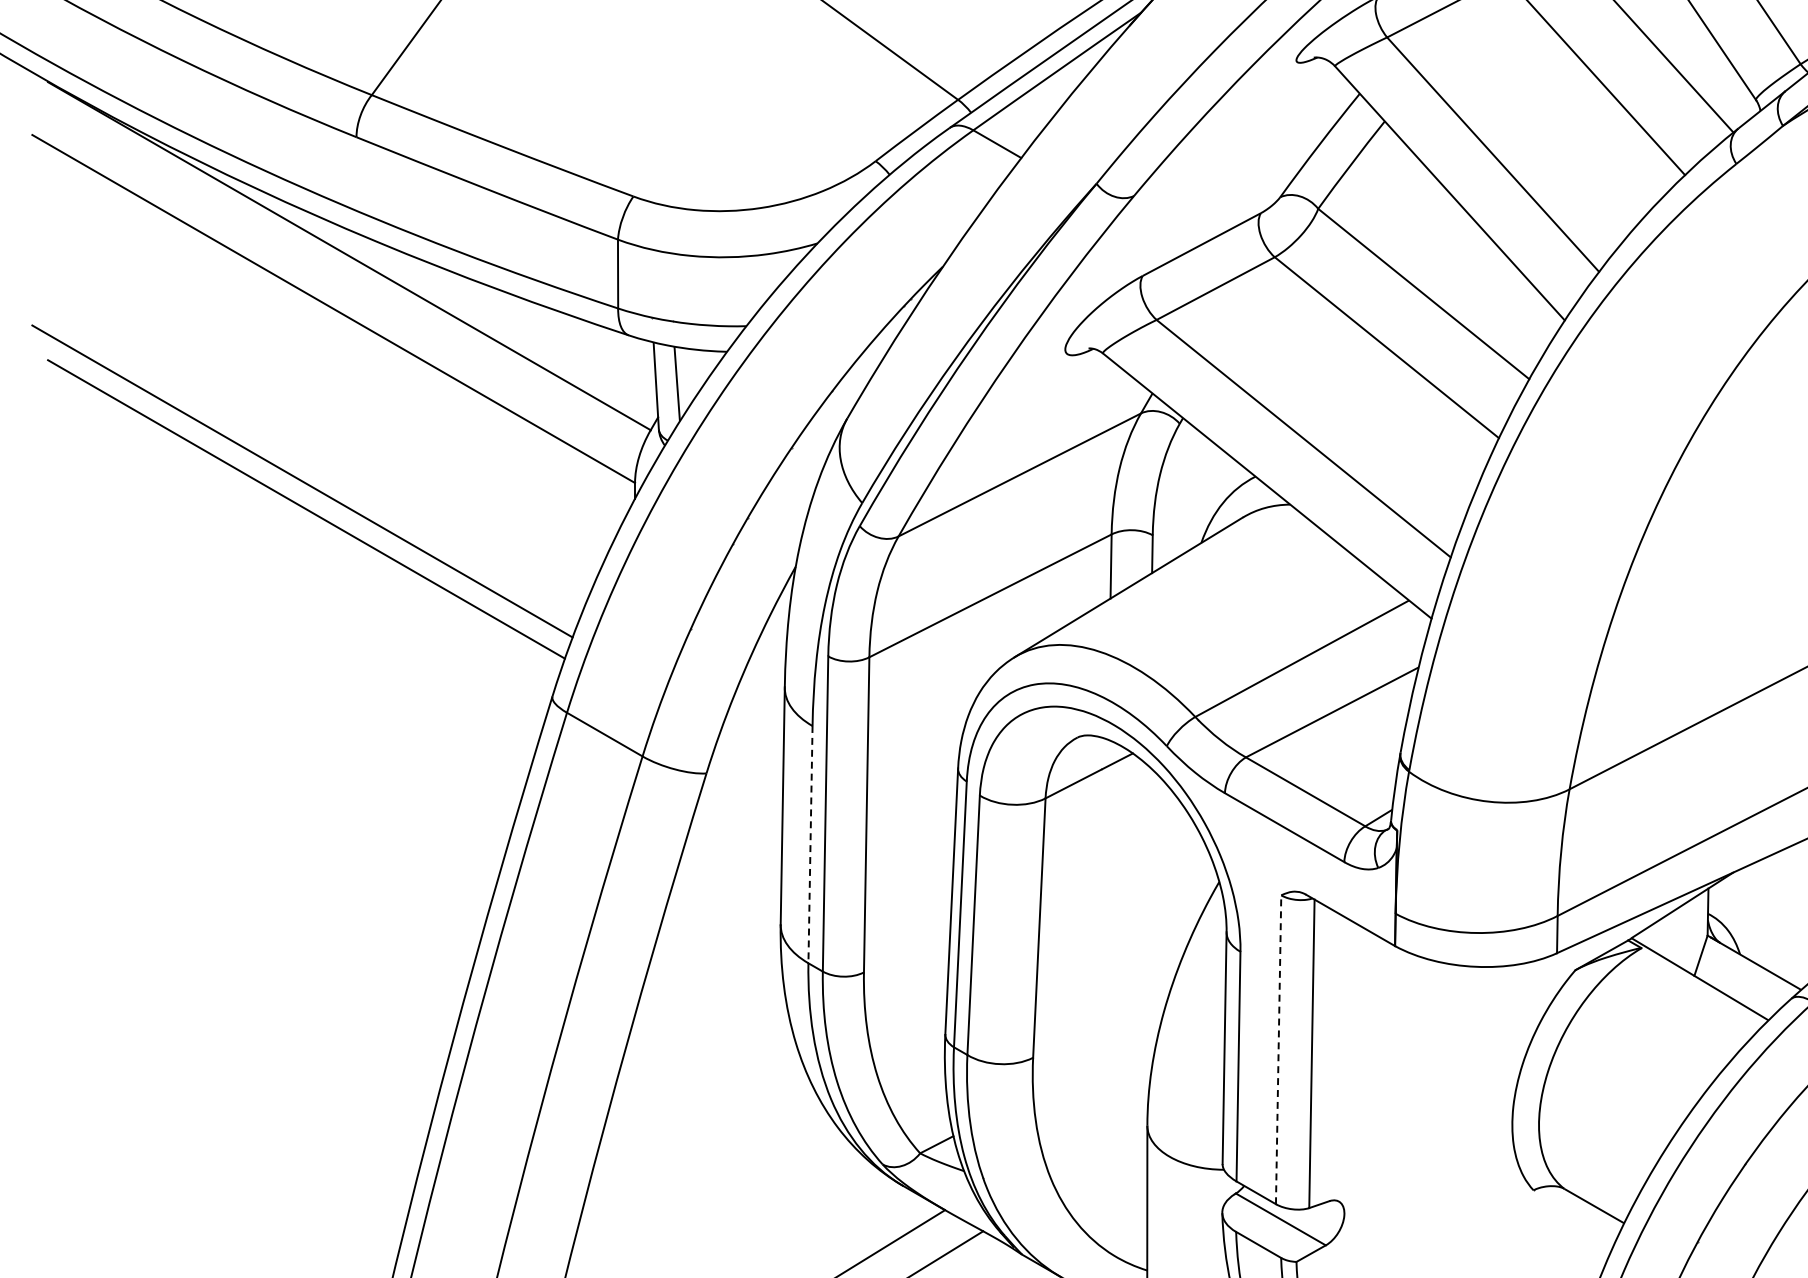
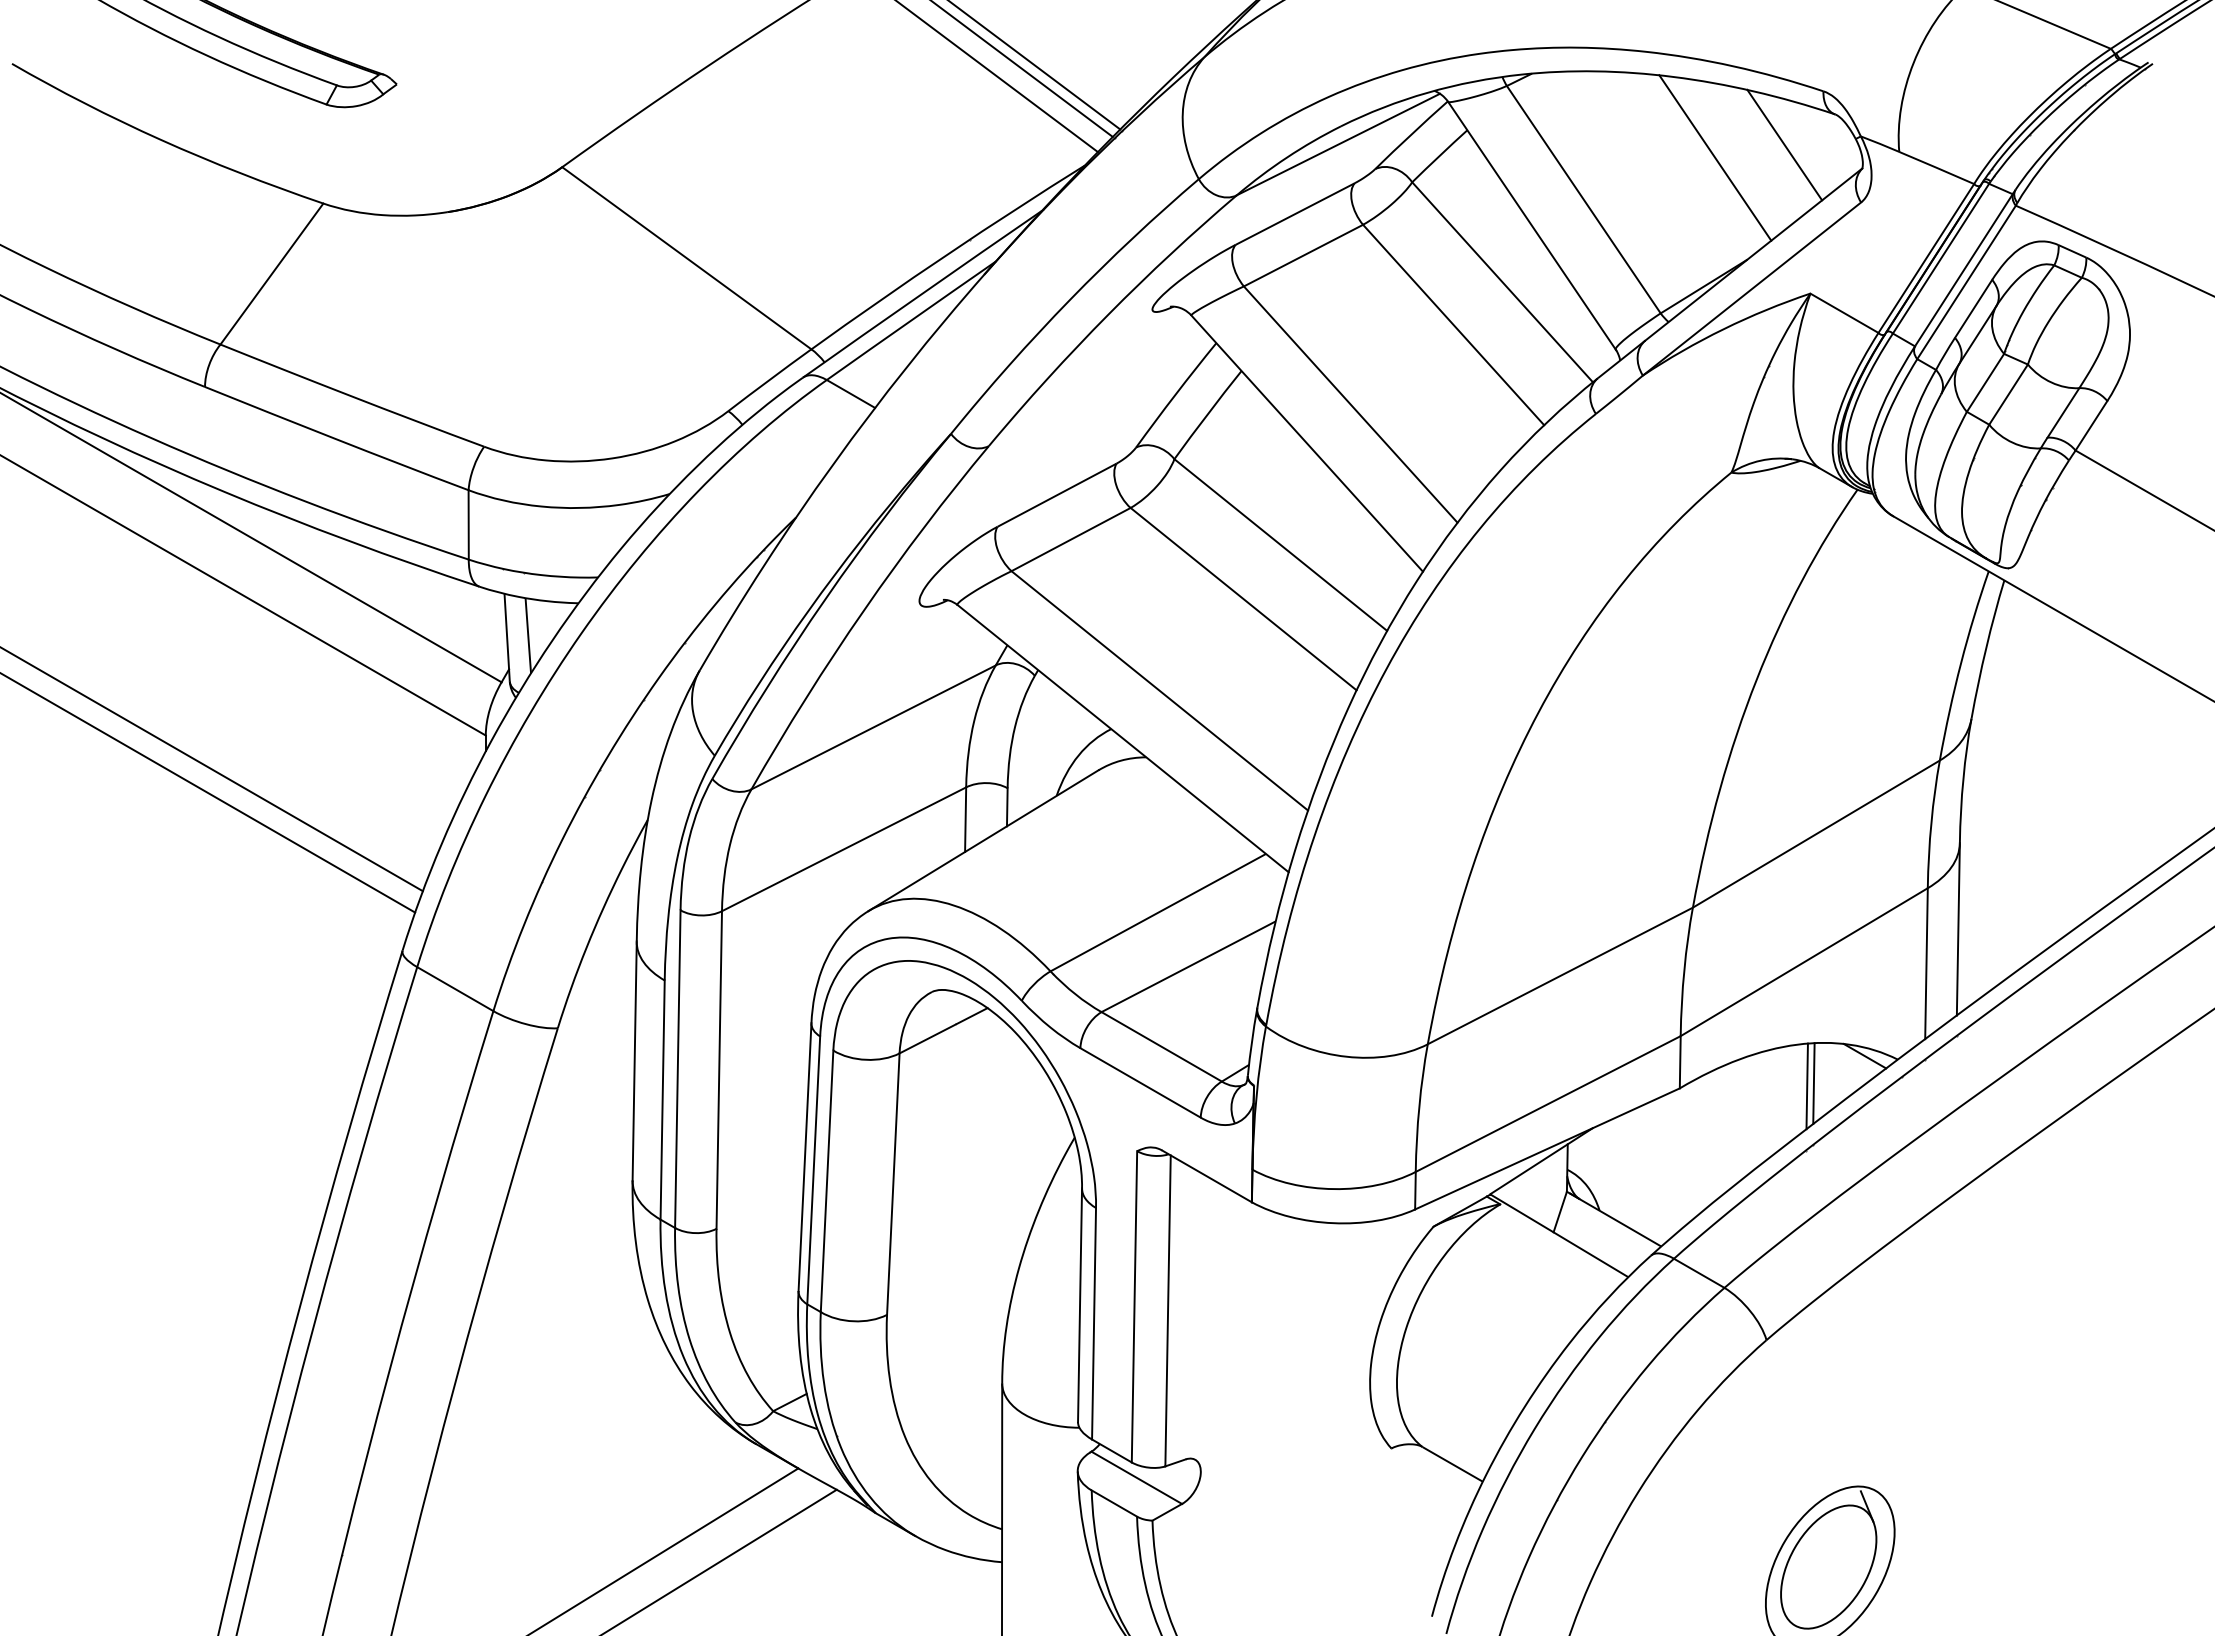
line: (810, 845) -> (662, 1100), dashed -> solid
line: (1278, 1049) -> (1134, 1306), dashed -> solid

